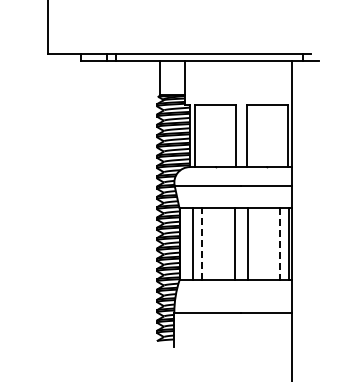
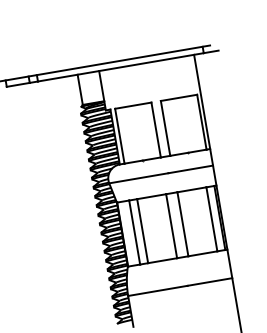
line: (202, 243) -> (142, 230), dashed -> solid
line: (280, 244) -> (212, 219), dashed -> solid

